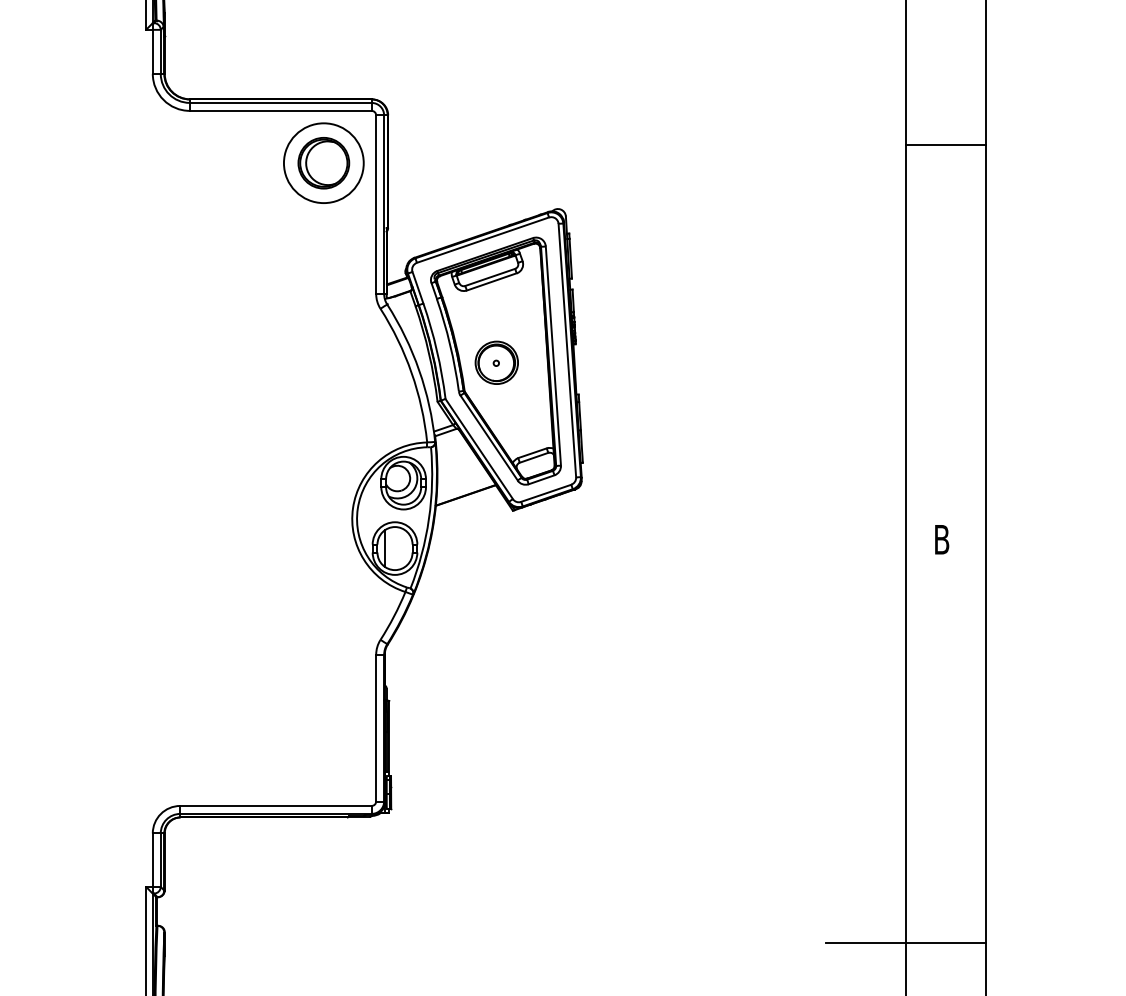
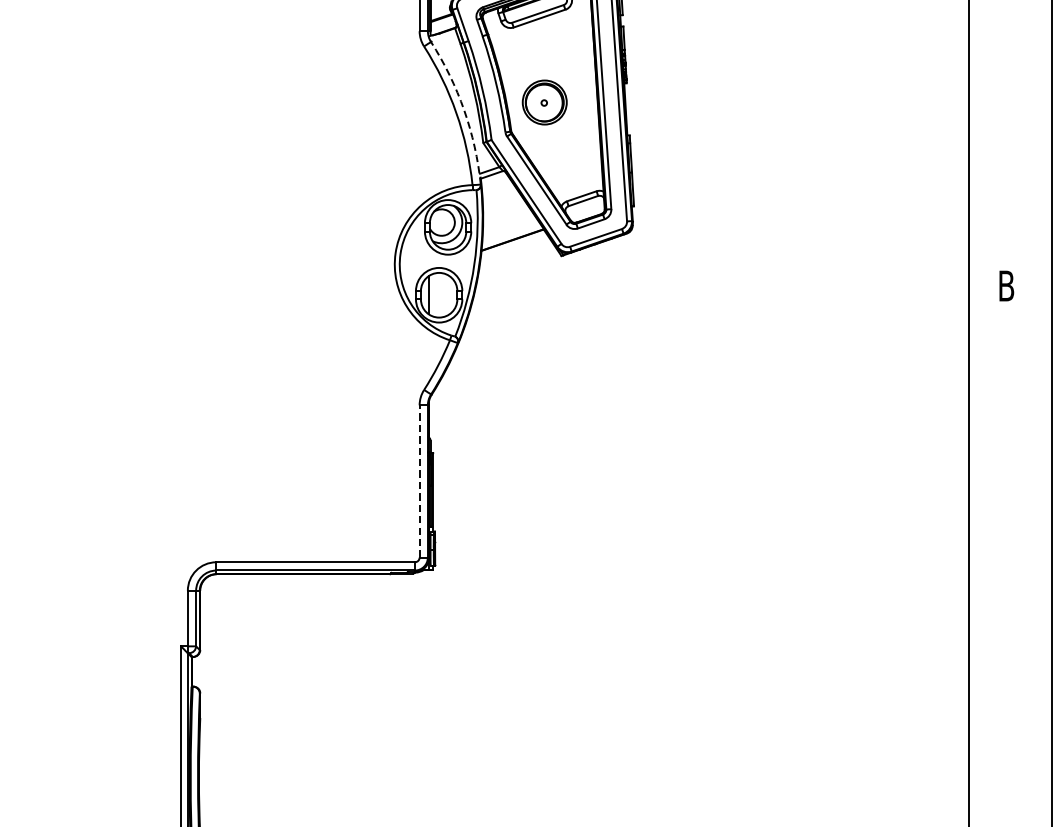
arc: (419, 370) -> (464, 110), solid -> dashed
line: (376, 727) -> (419, 480), solid -> dashed
line: (905, 942) -> (968, 703), removed

